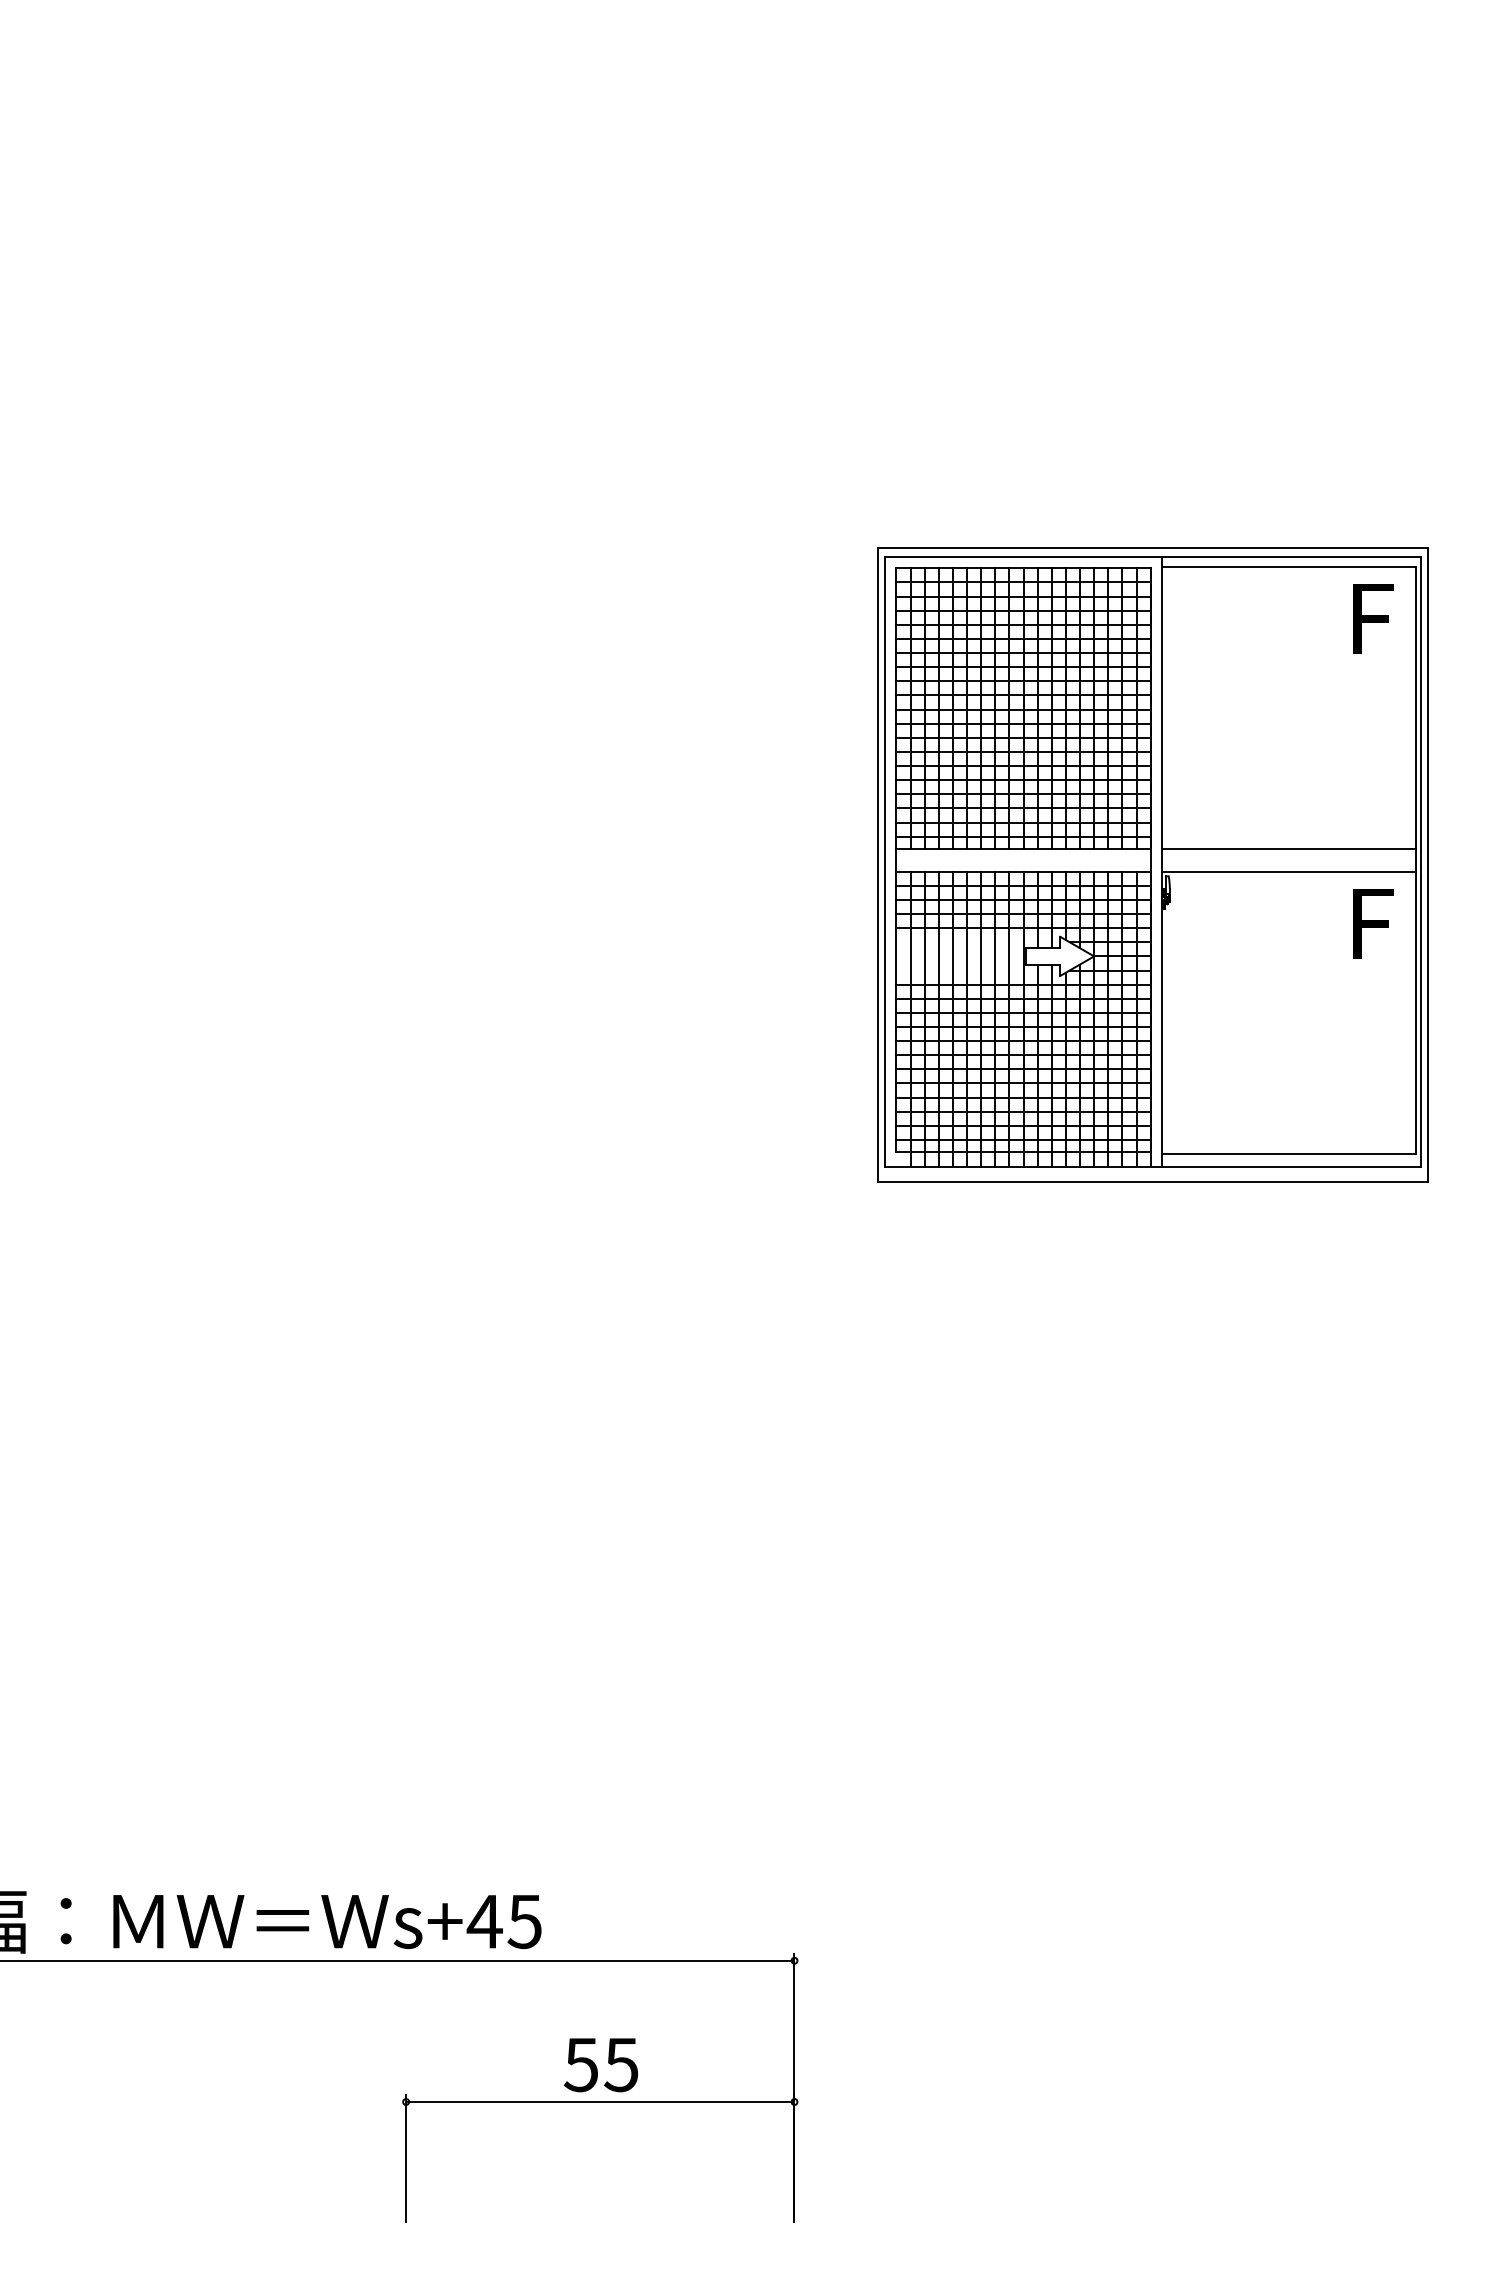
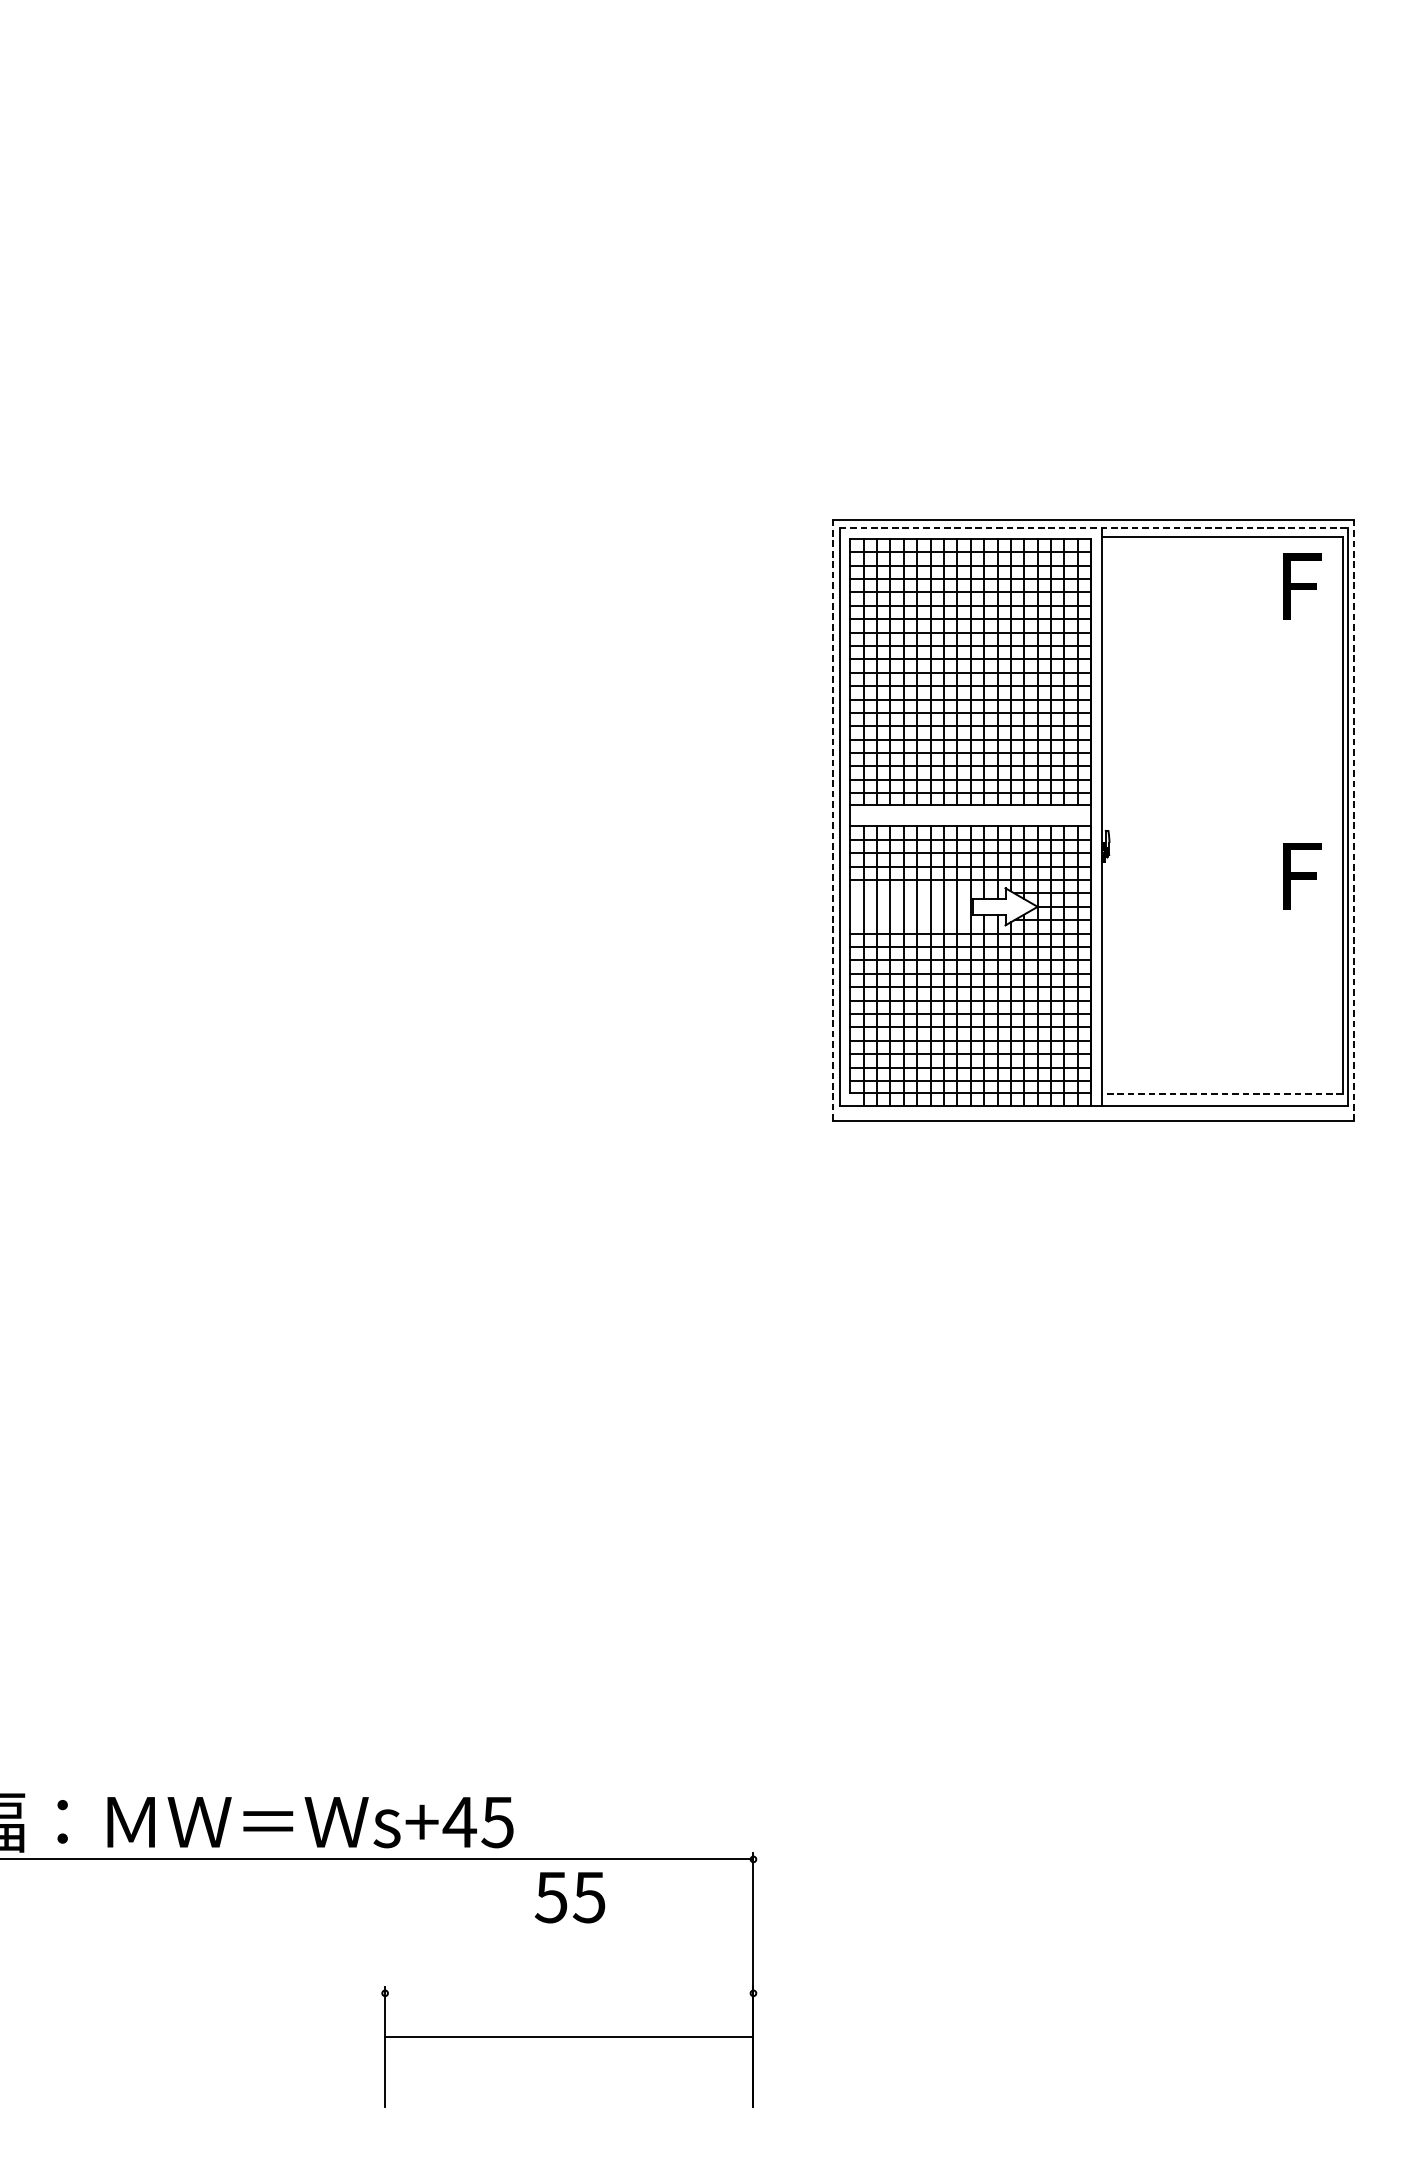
line: (1153, 556) -> (1093, 527), solid -> dashed
line: (1288, 849) -> (1221, 805), removed
line: (878, 865) -> (833, 820), solid -> dashed
line: (1428, 865) -> (1354, 820), solid -> dashed
line: (1288, 871) -> (1221, 826), removed
line: (1288, 1154) -> (1221, 1094), solid -> dashed
text: (600, 2065) -> (569, 1898), moved
line: (600, 2102) -> (569, 2037), moved

